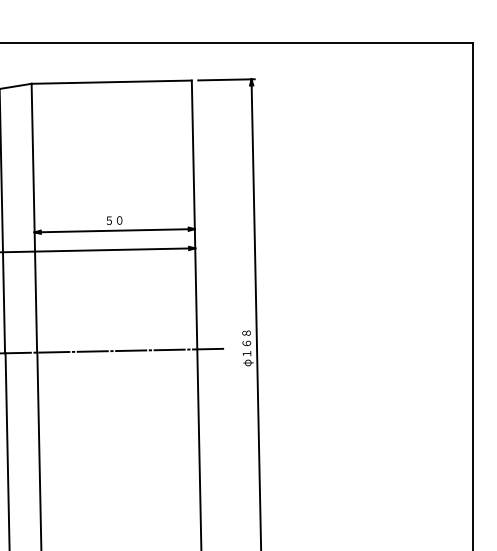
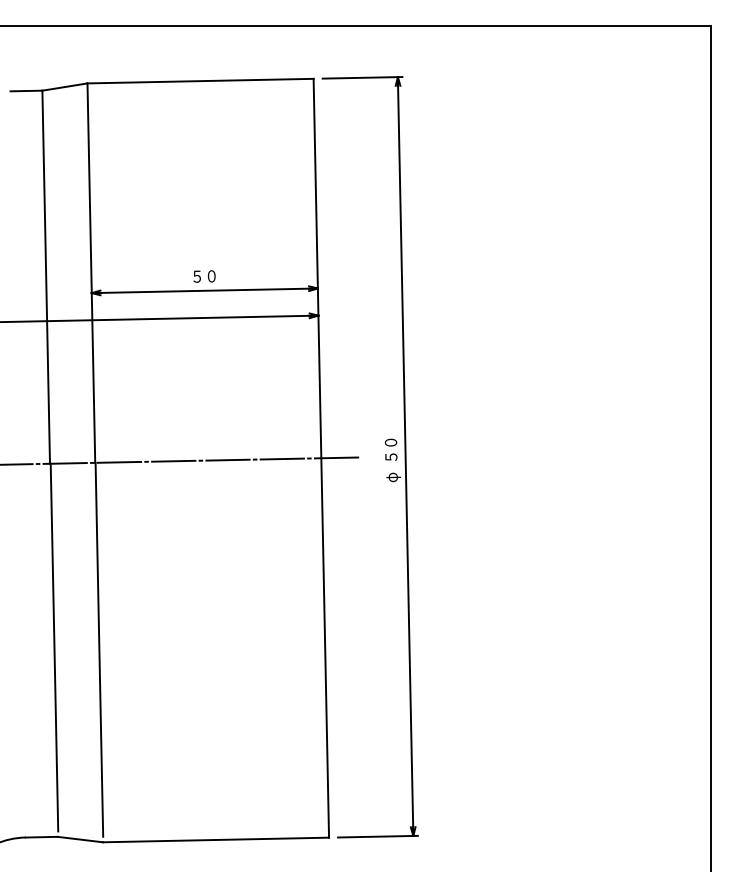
text: (246, 343) -> (390, 449), １６８ -> ５０

